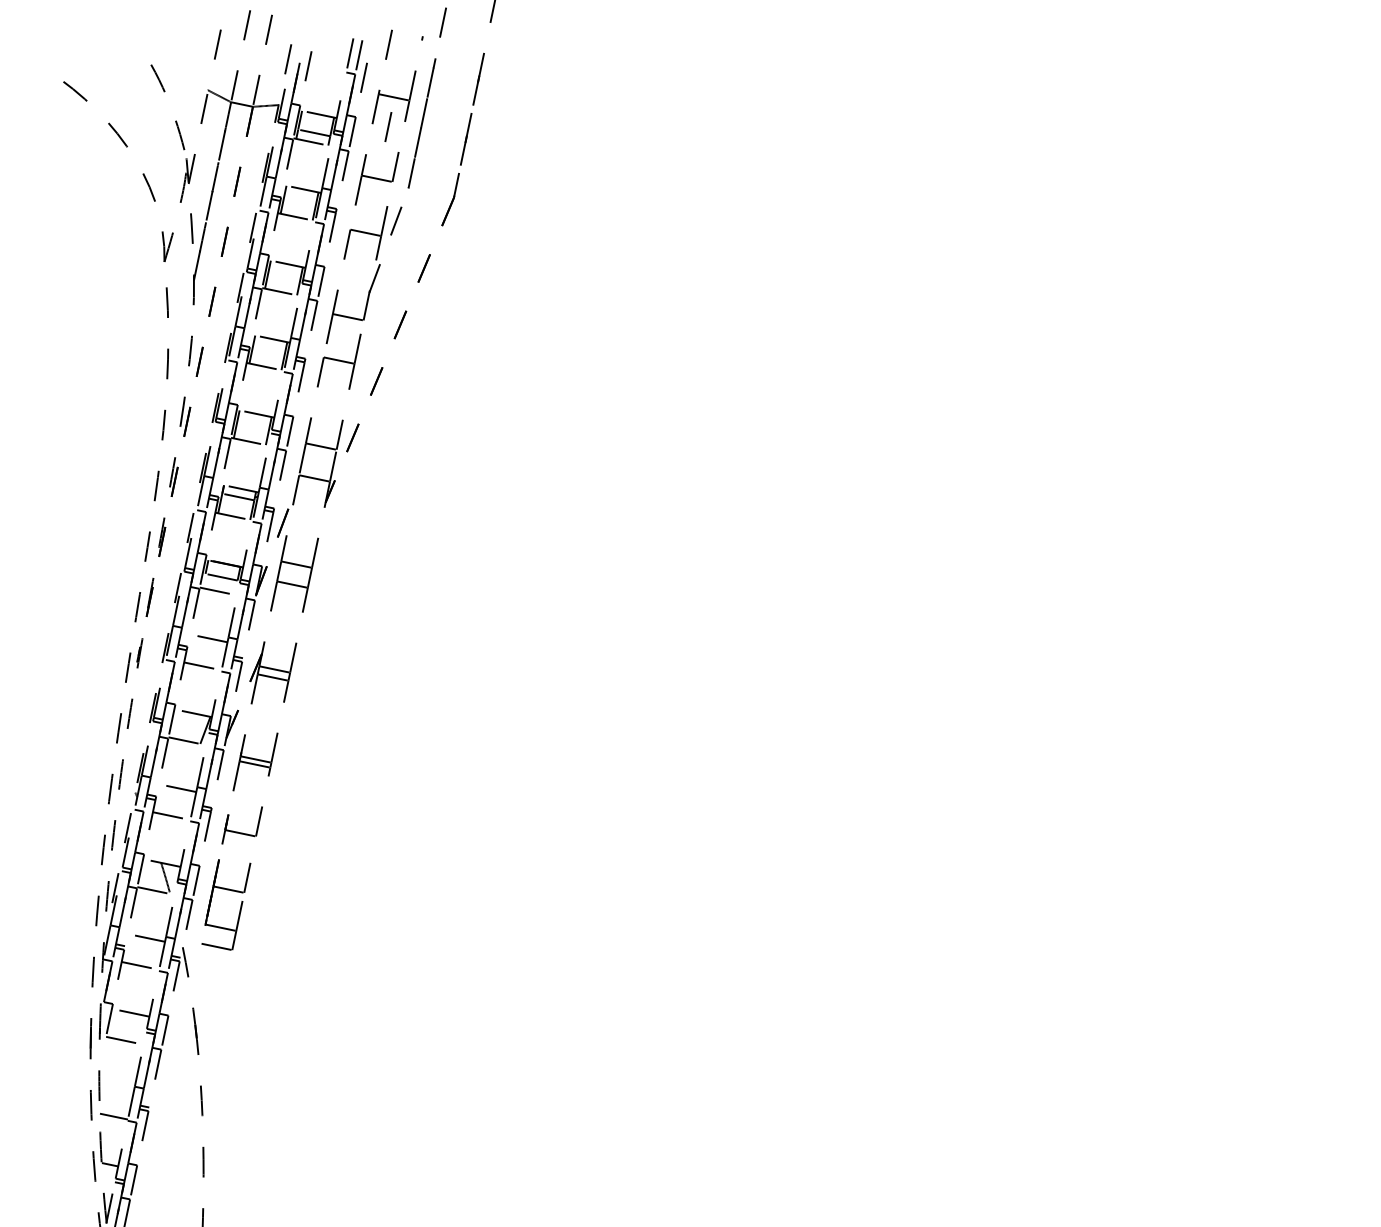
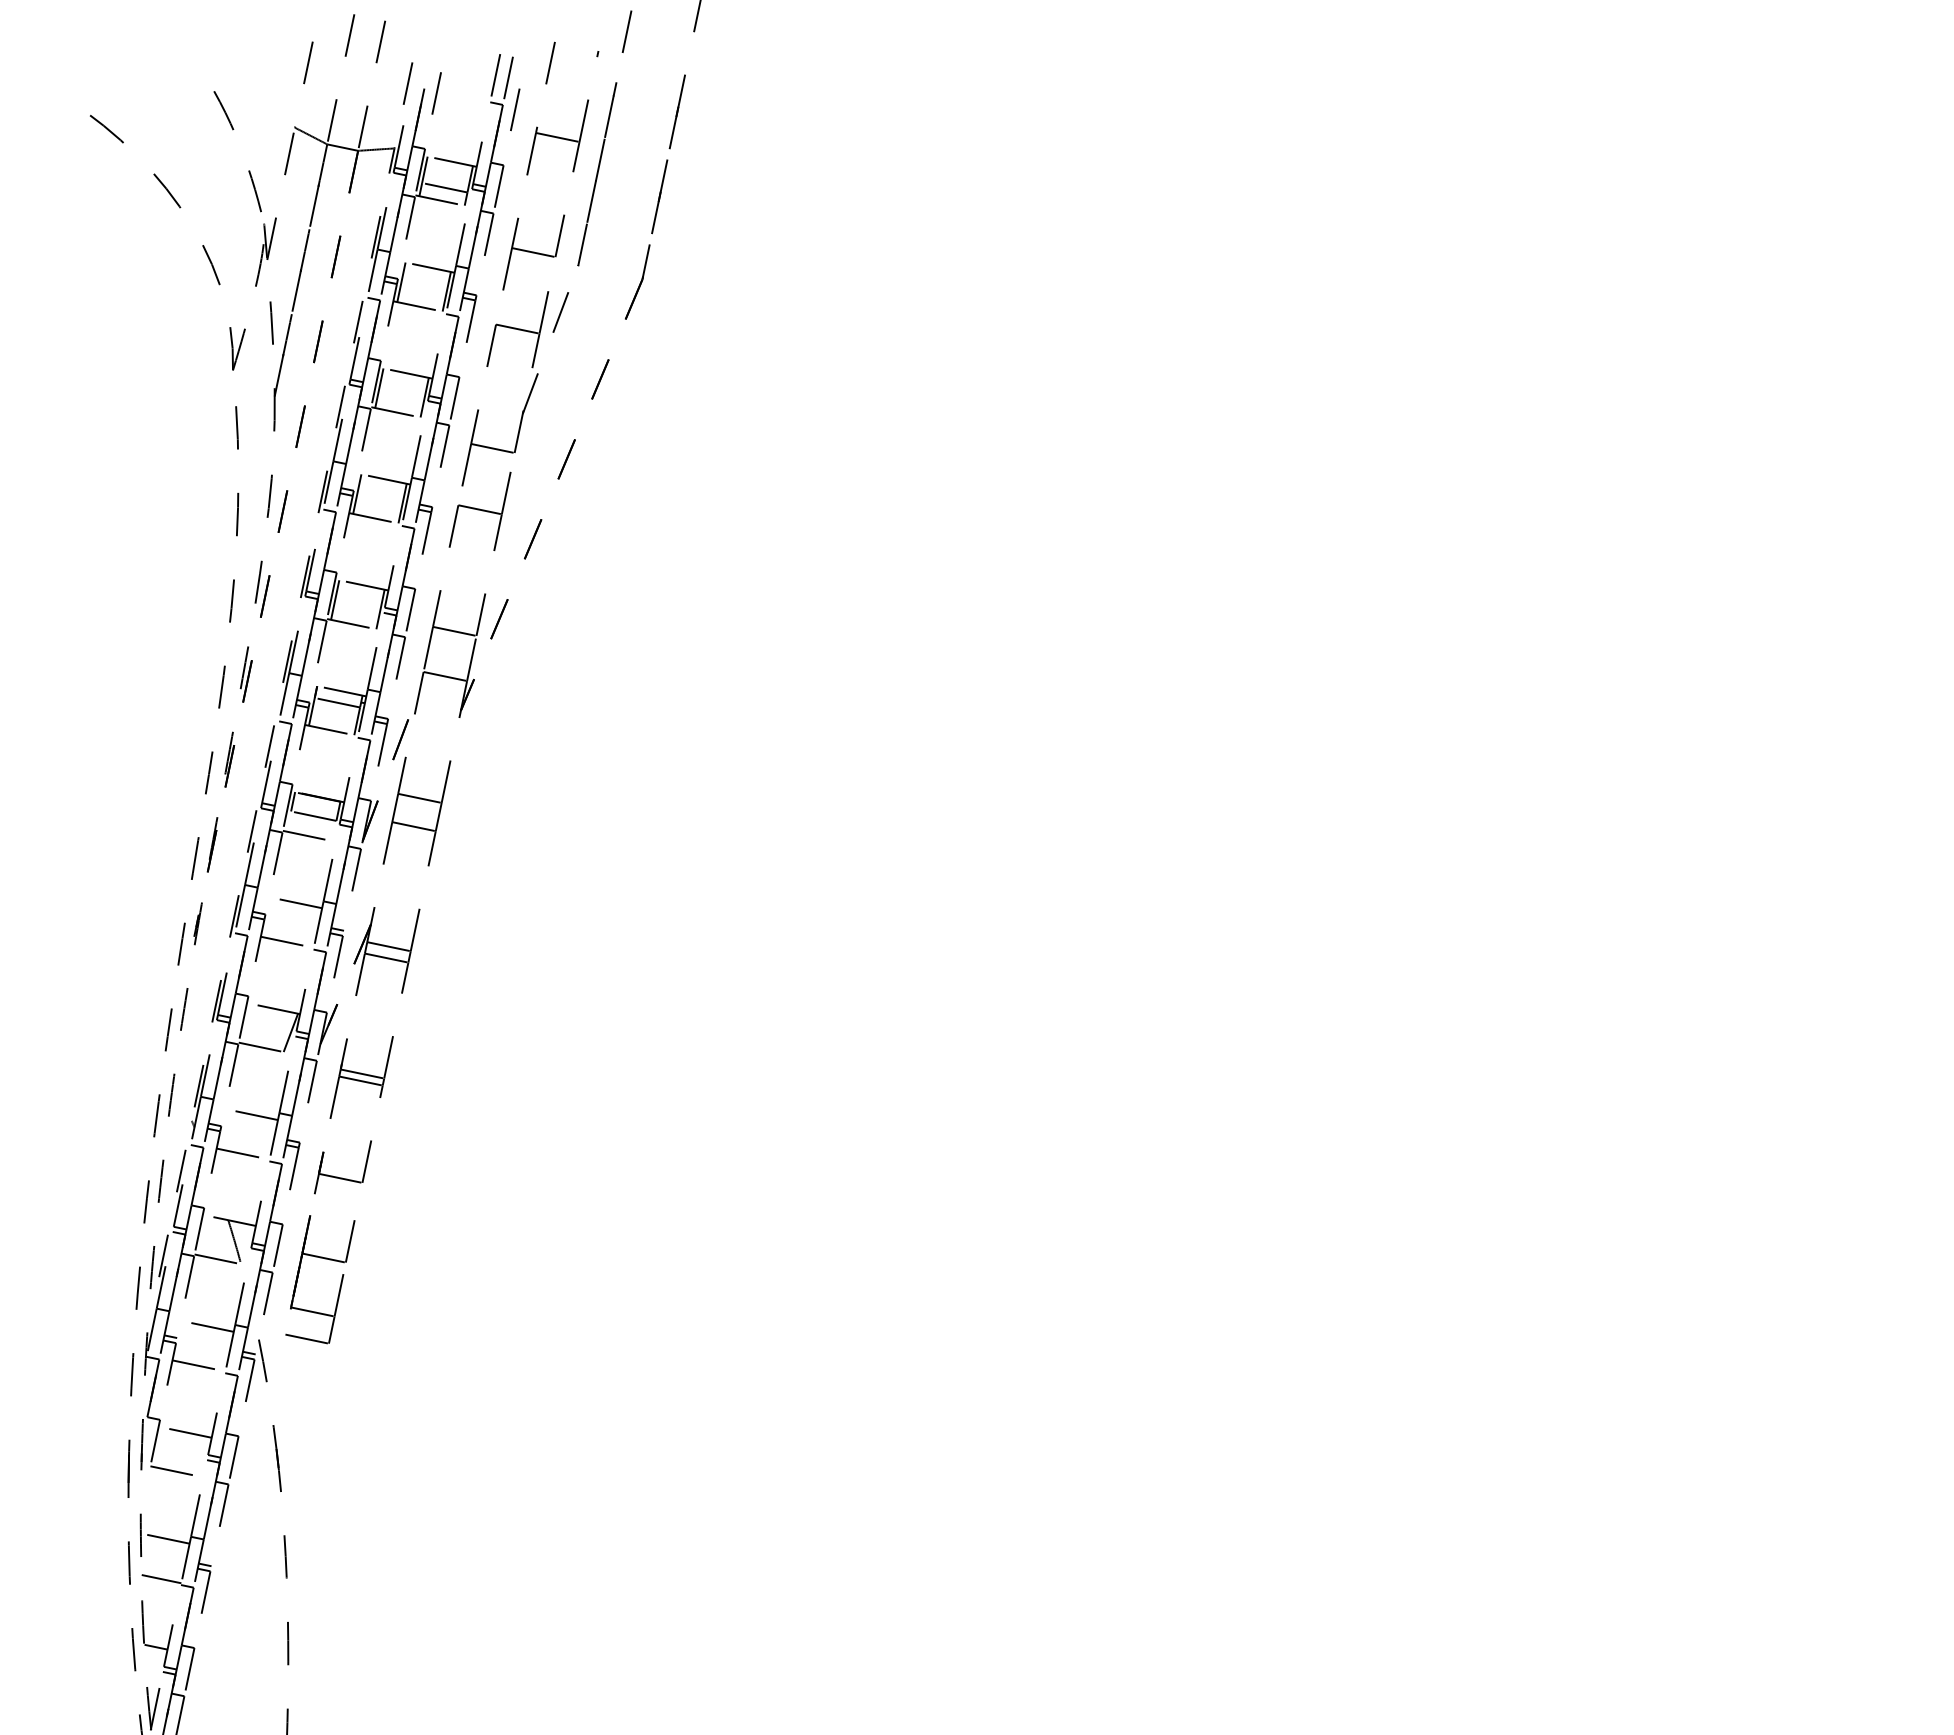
line: (388, 127) -> (549, 179), removed
line: (116, 1087) -> (164, 1538), added

